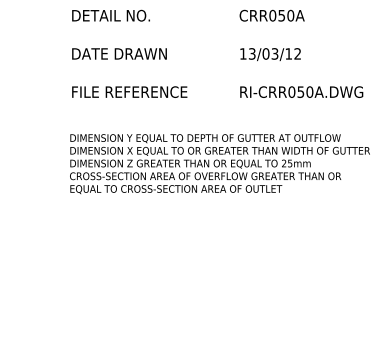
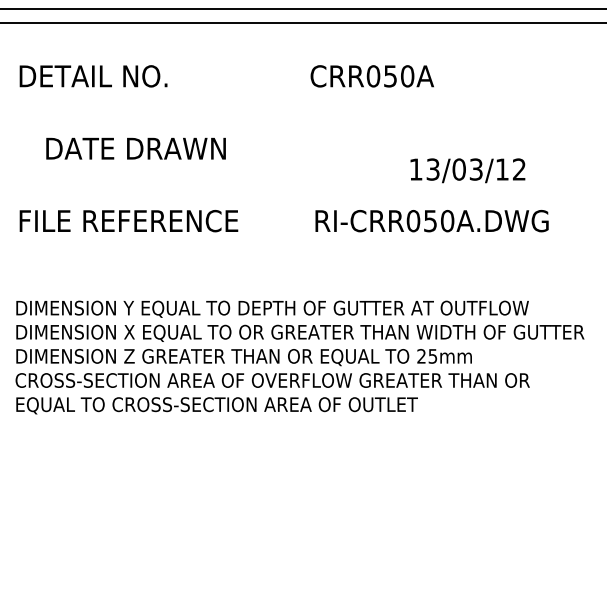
text: (271, 15) -> (371, 75), moved
text: (119, 53) -> (136, 147), moved
text: (270, 54) -> (467, 170), moved
text: (301, 91) -> (431, 219), moved

